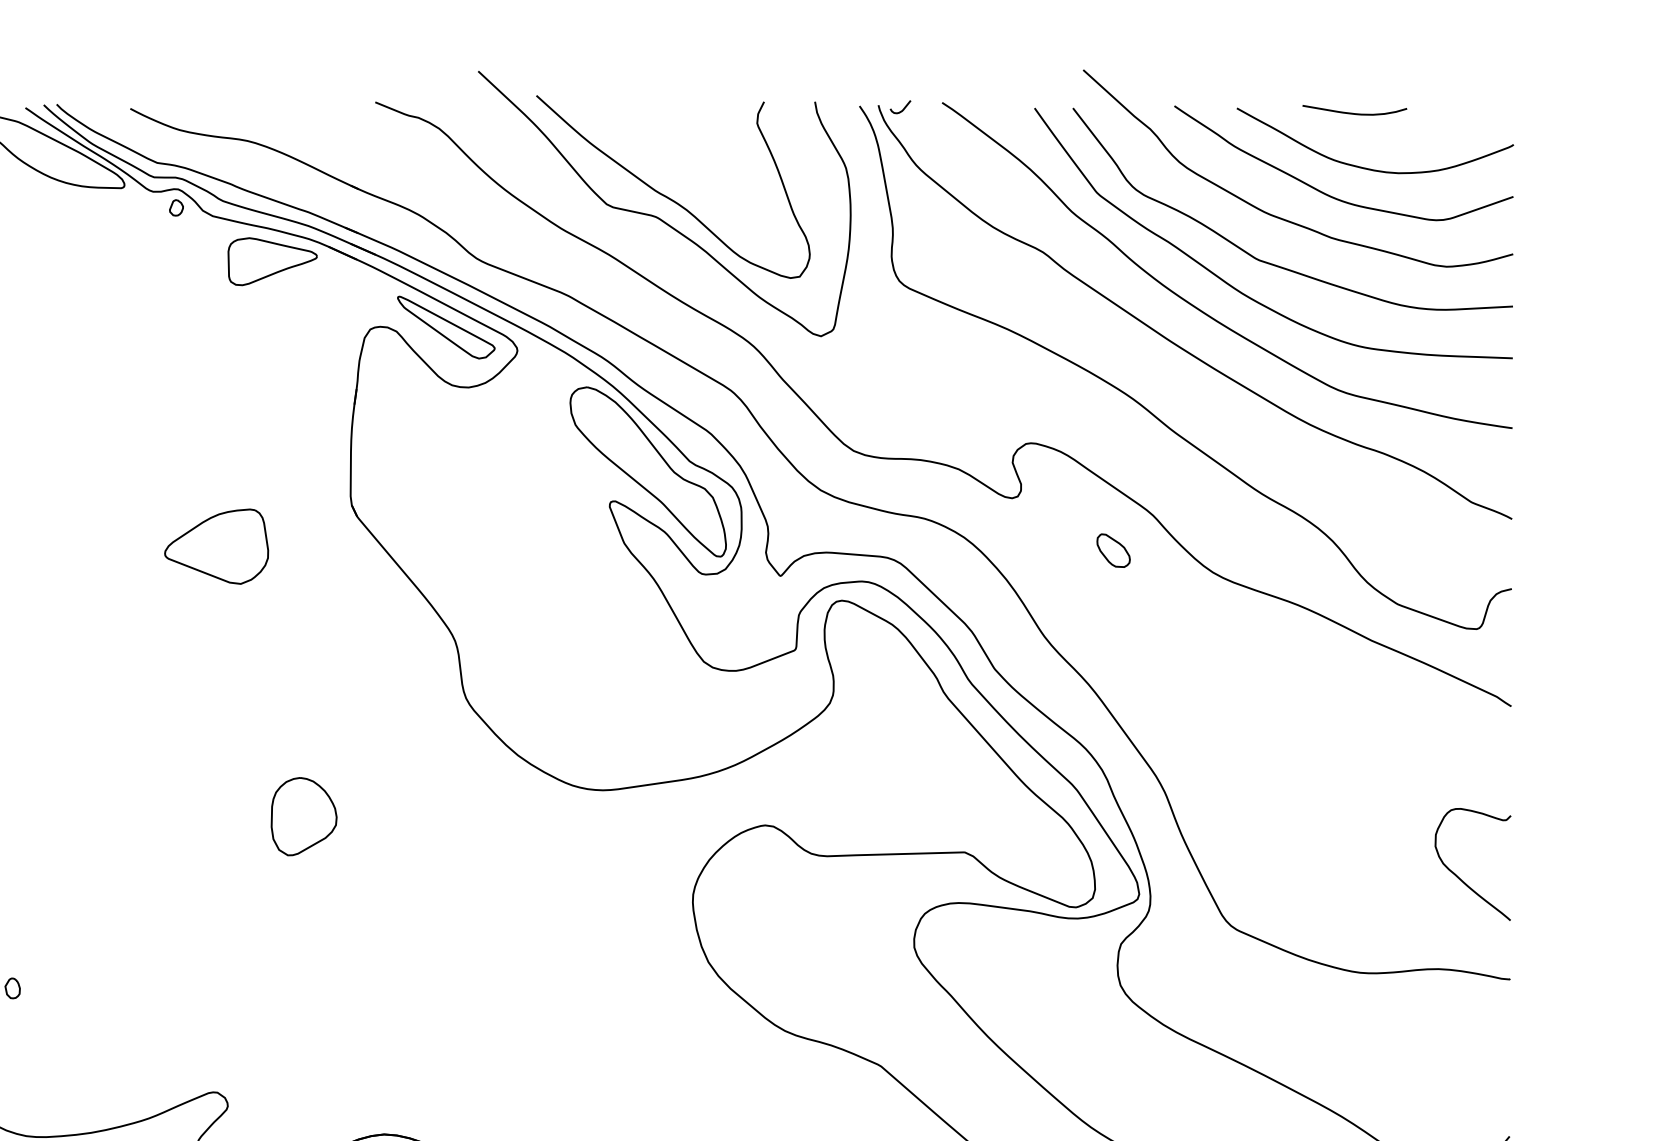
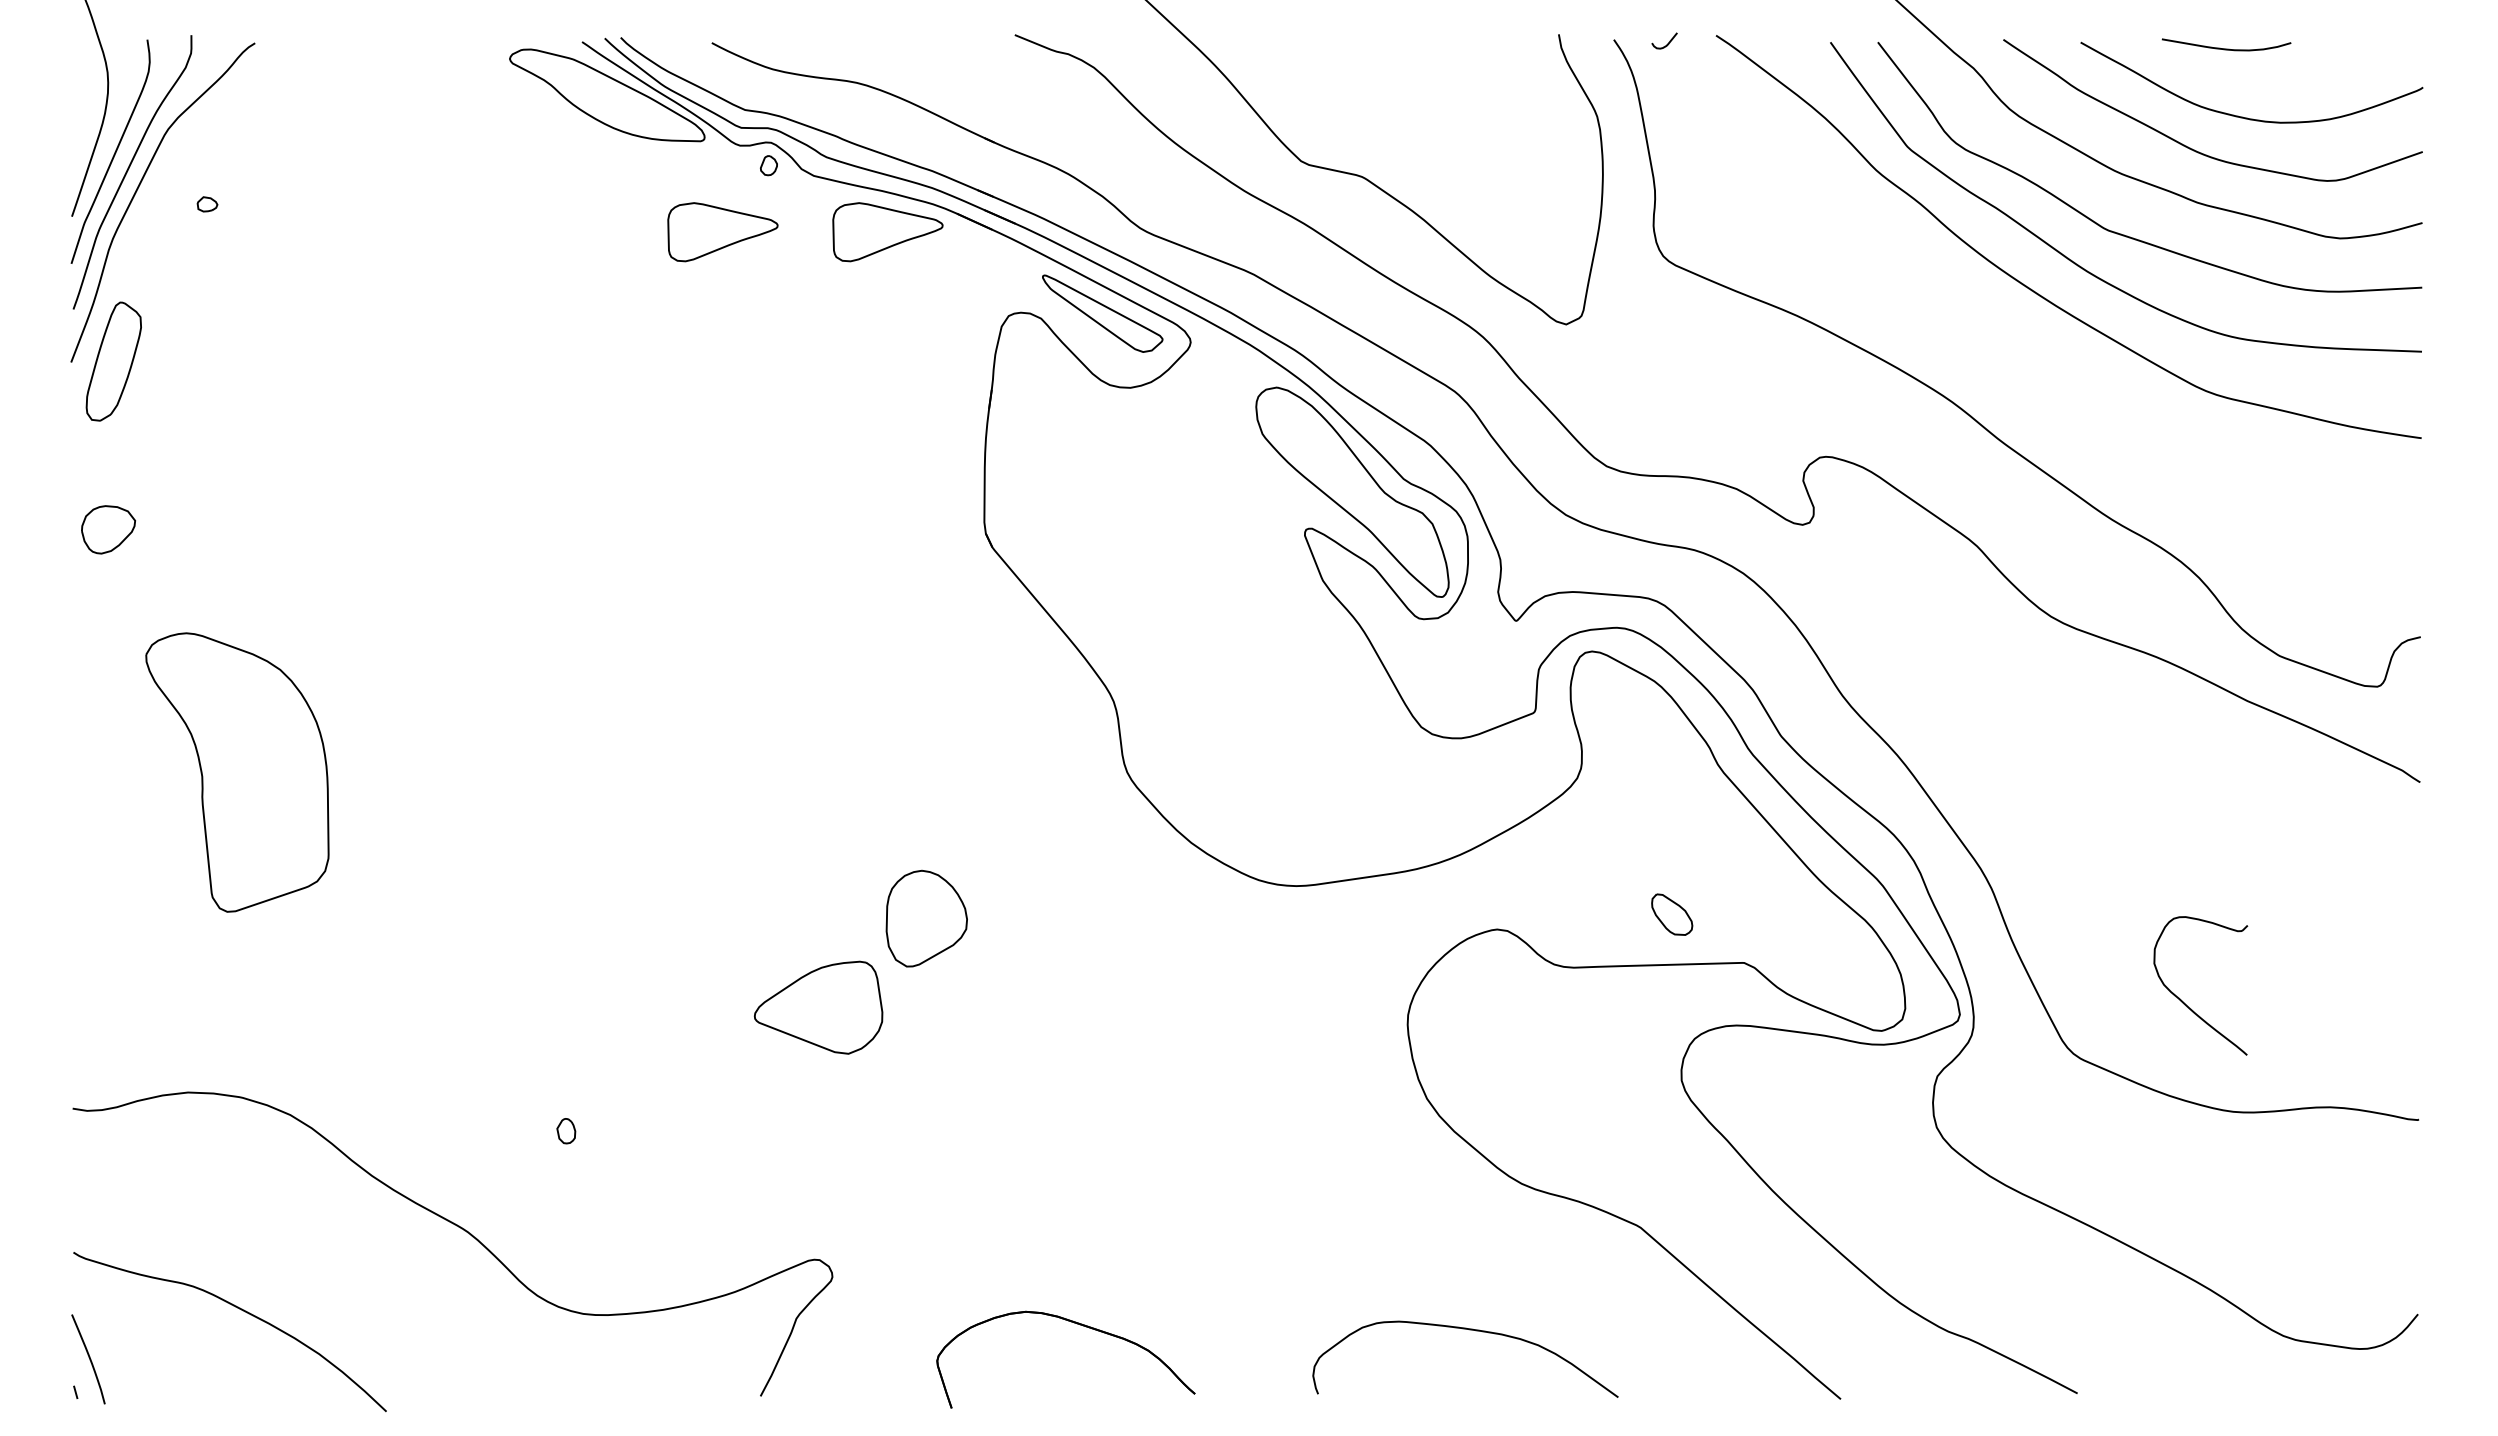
curve: (667, 196) -> (1376, 151), removed
part: (138, 261) -> (722, 232), added
curve: (1174, 342) -> (2003, 332), removed
part: (216, 546) -> (818, 1007), moved
part: (1113, 550) -> (1672, 914), moved
curve: (1459, 877) -> (2183, 1001), moved

